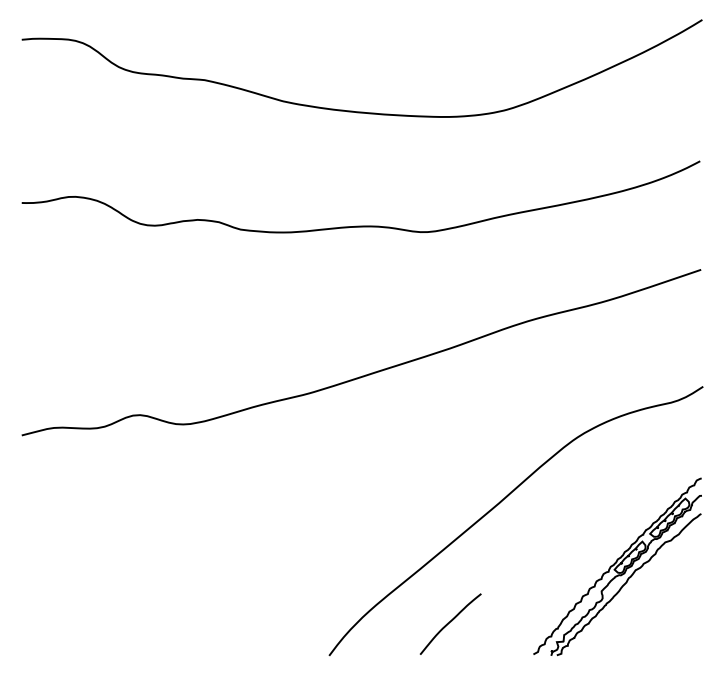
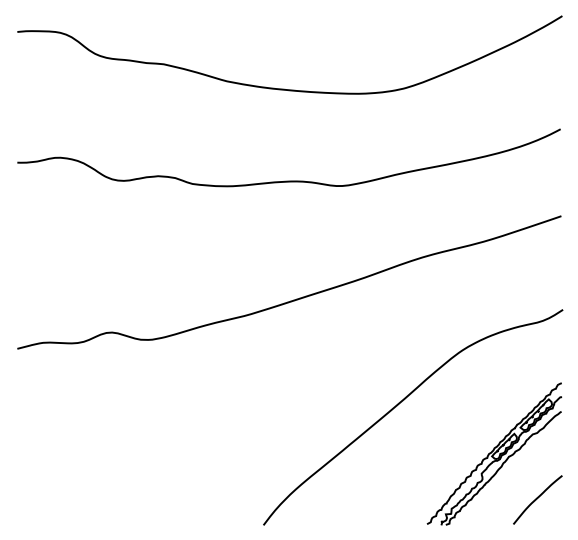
curve: (450, 623) -> (537, 499), moved

